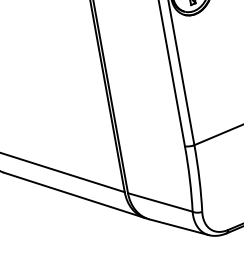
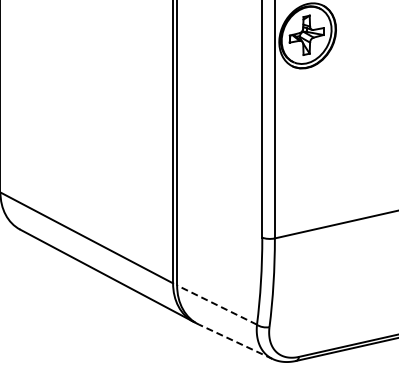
line: (159, 202) -> (216, 304), solid -> dashed
line: (178, 227) -> (235, 341), solid -> dashed

